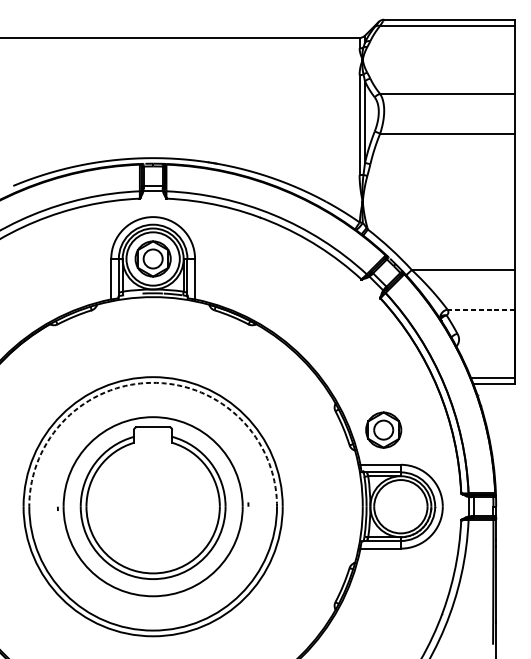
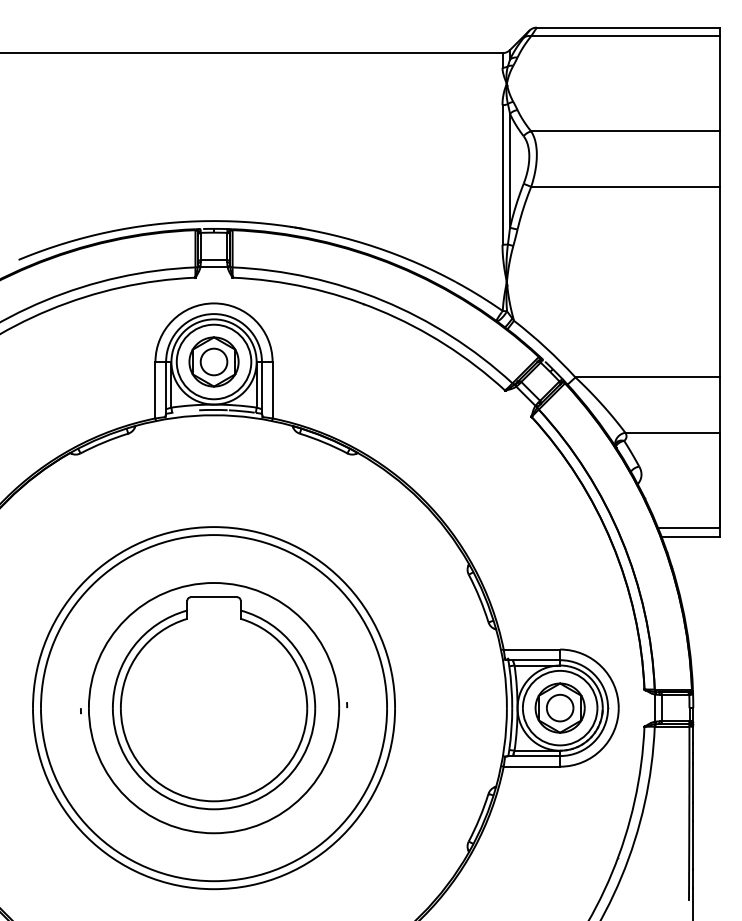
line: (481, 309) -> (672, 432), dashed -> solid
arc: (153, 383) -> (214, 535), dashed -> solid
part: (383, 429) -> (559, 707), moved

